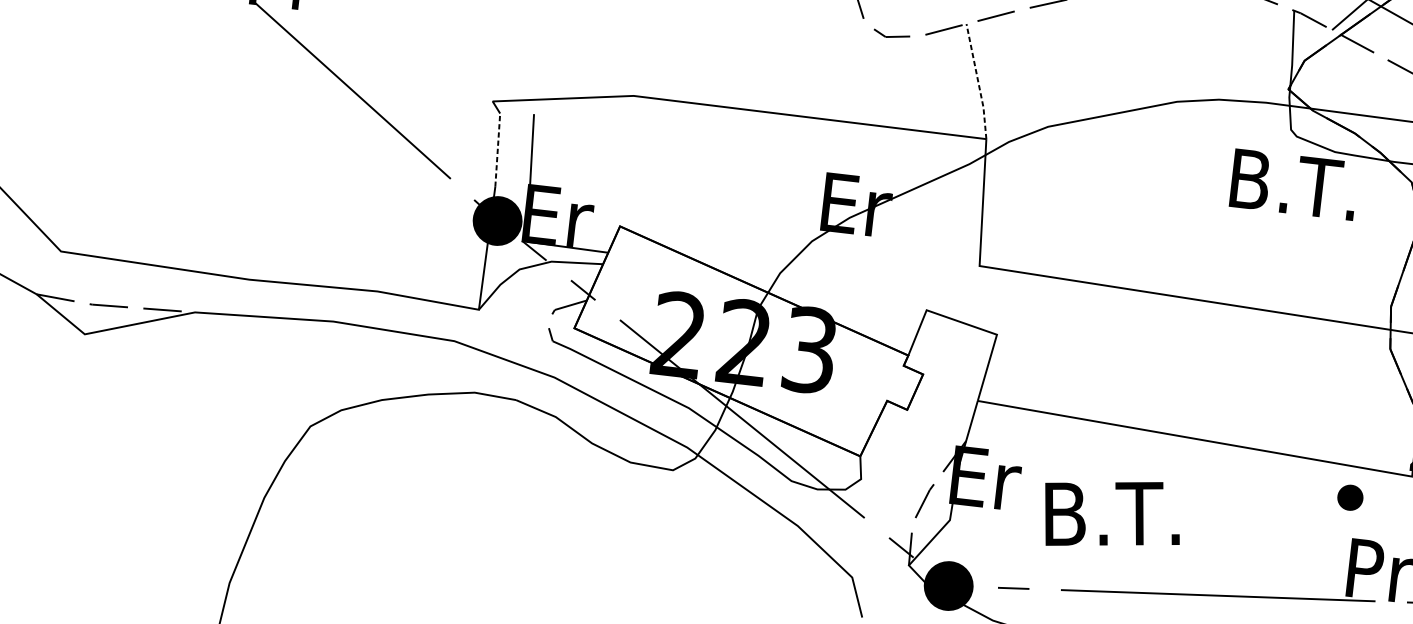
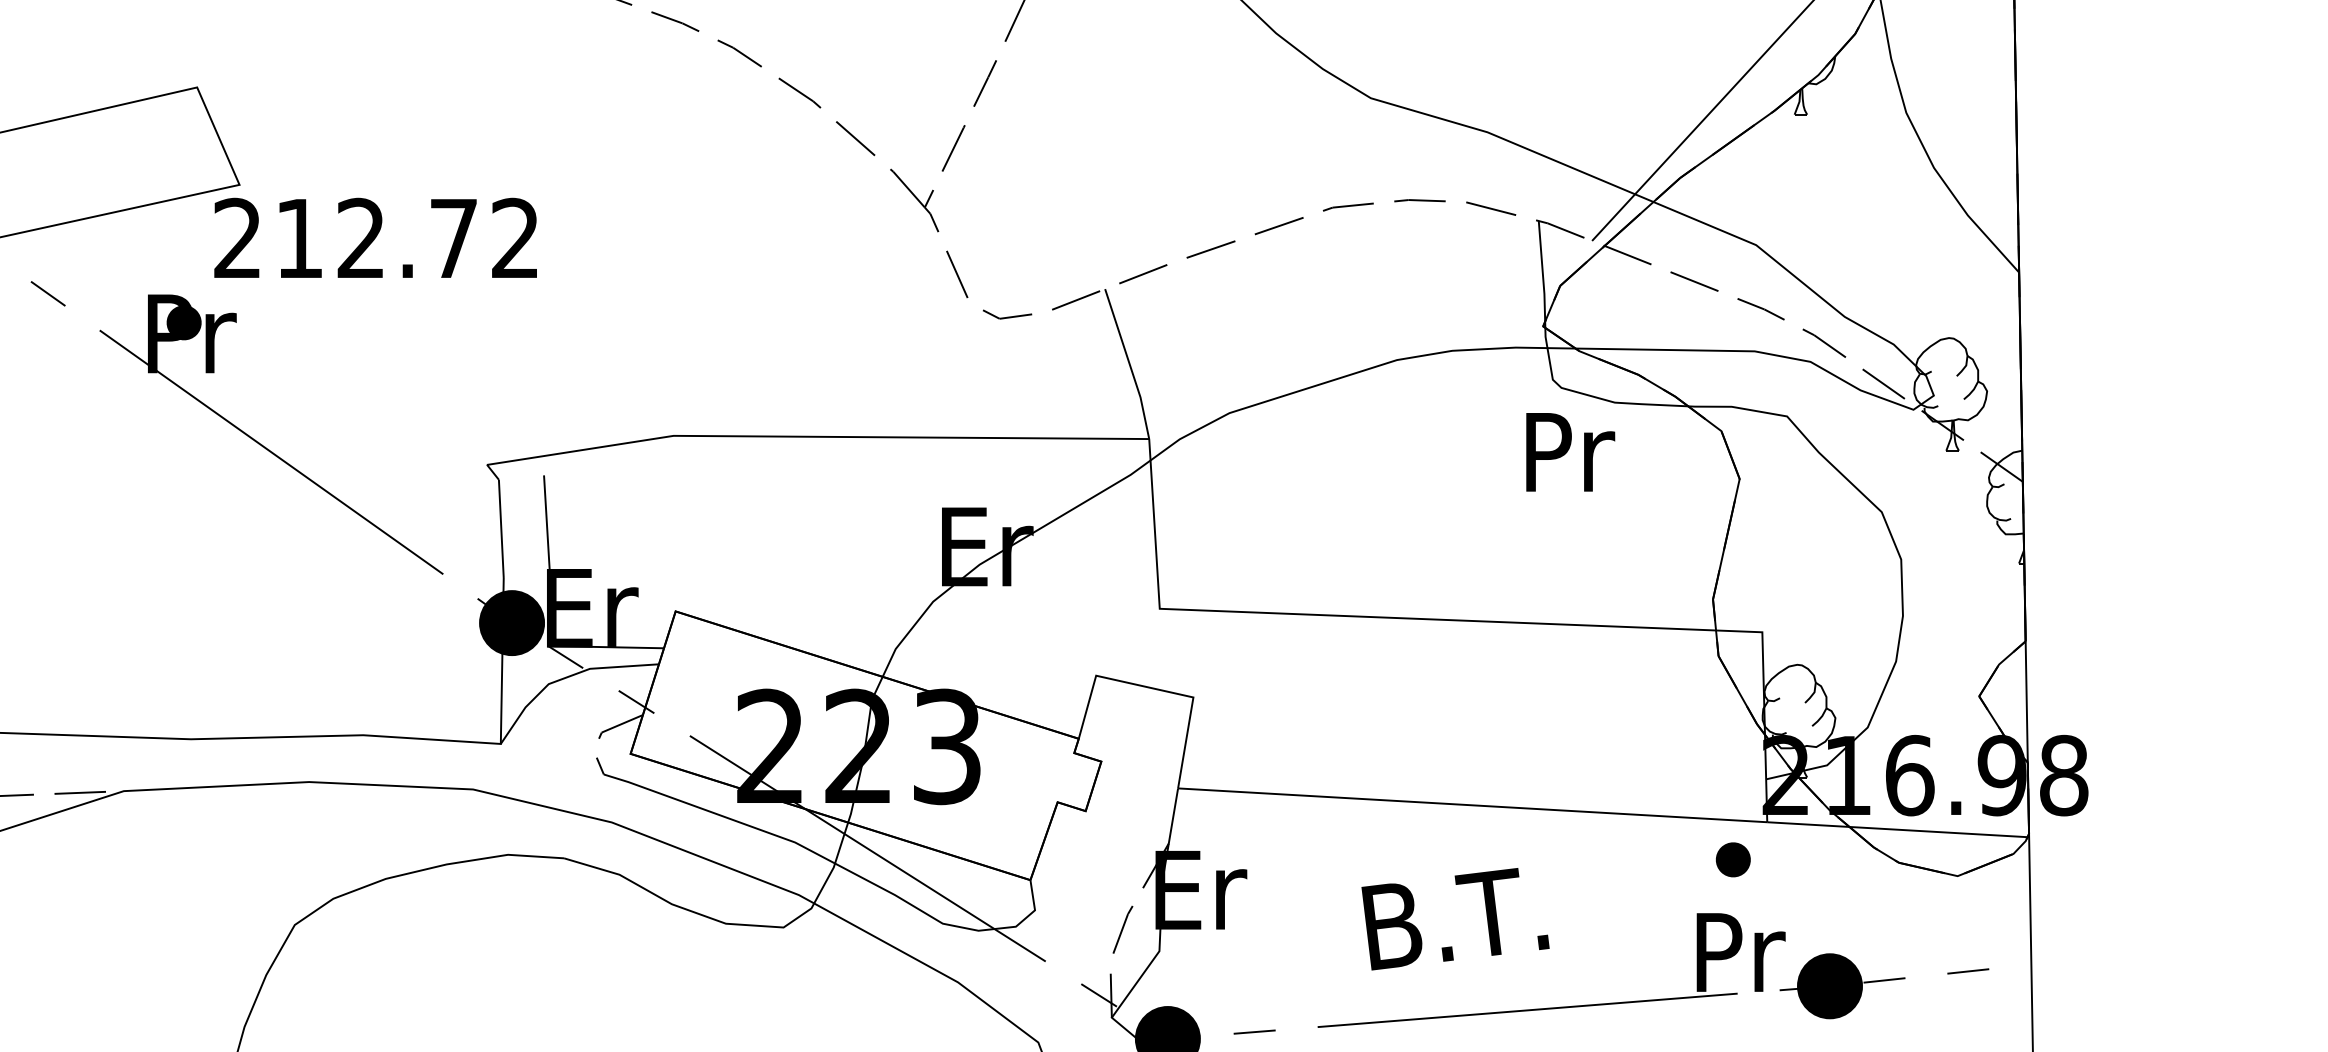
line: (978, 82) -> (1129, 364), dashed -> solid
line: (497, 149) -> (501, 528), dashed -> solid
text: (1294, 184) -> (1565, 452), B.T. -> Pr
part: (1350, 497) -> (1733, 859), moved
text: (1112, 515) -> (1455, 919), moved

